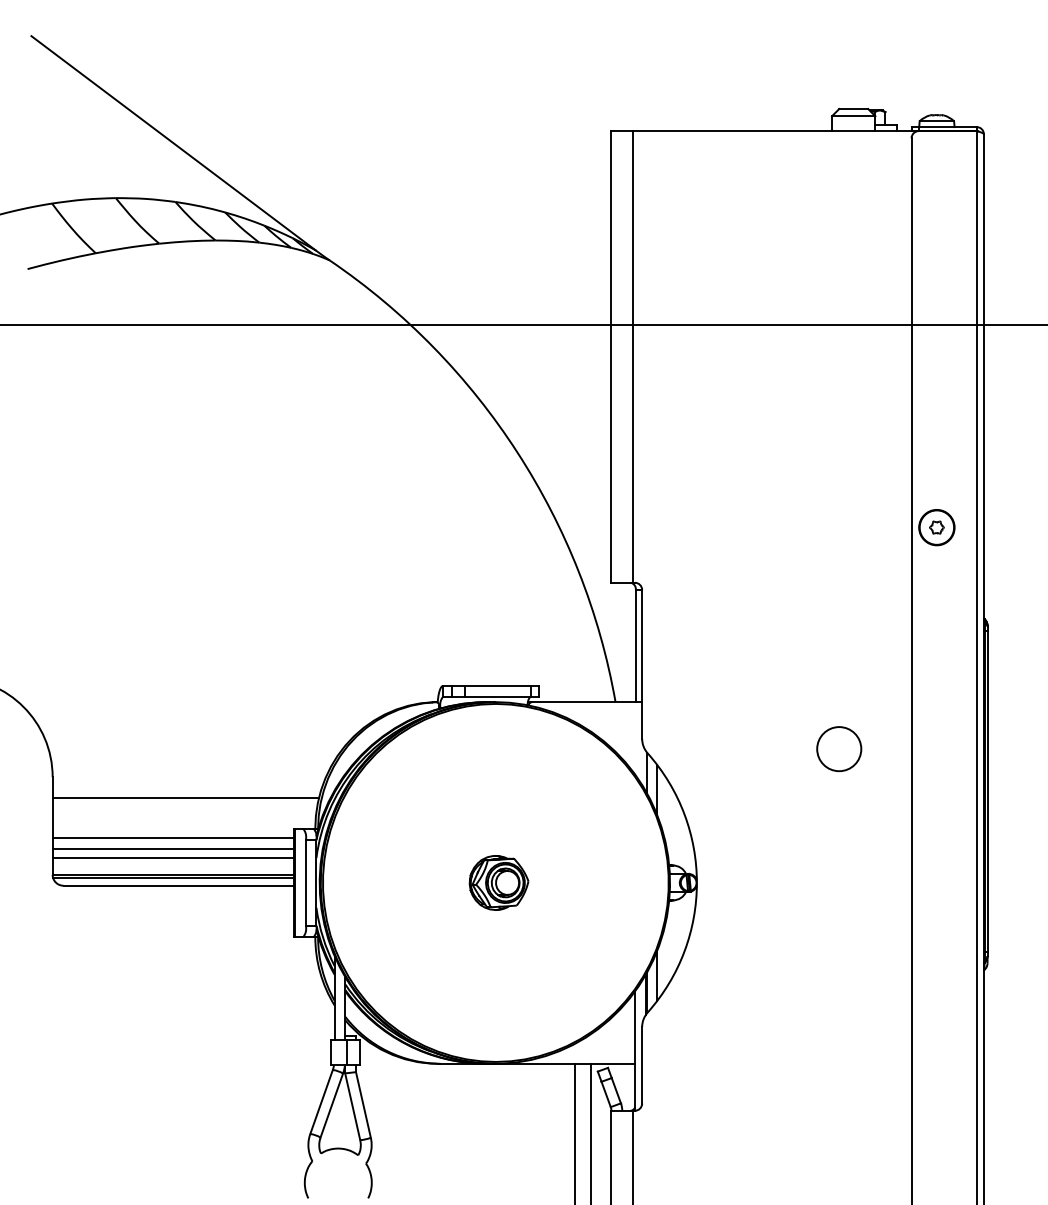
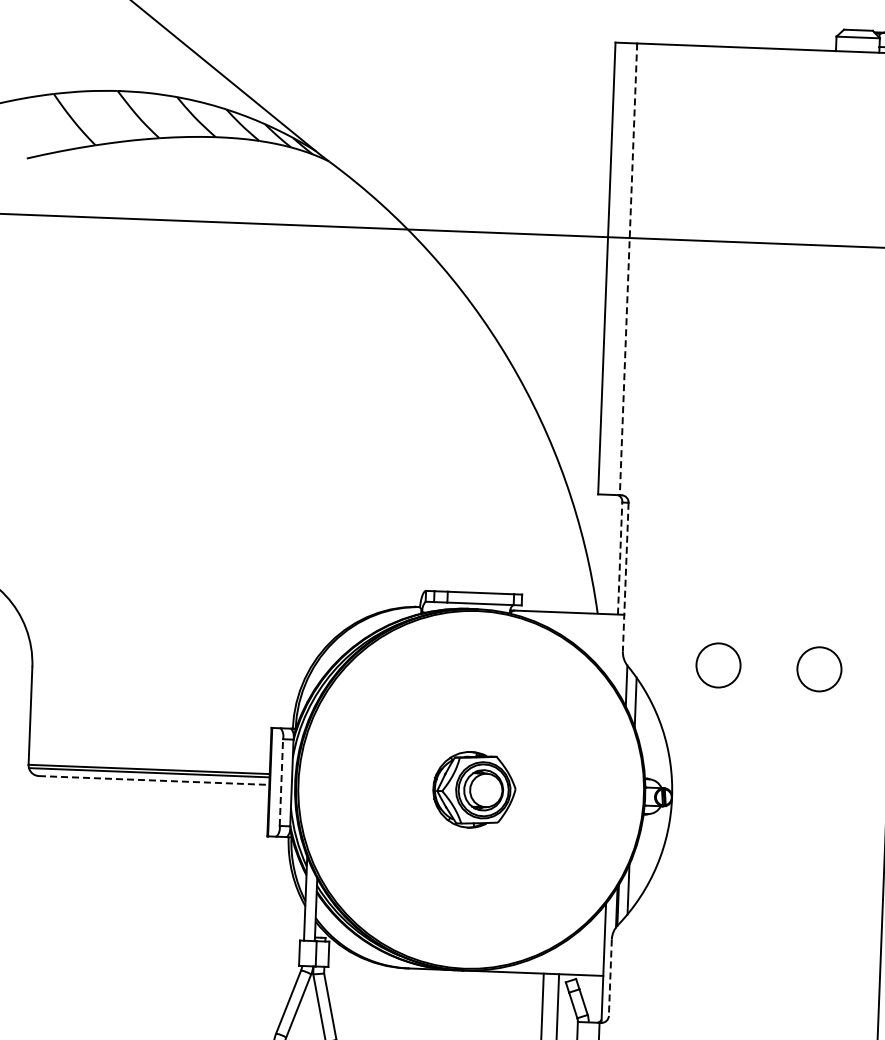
line: (633, 357) -> (628, 270), solid -> dashed
line: (635, 645) -> (619, 557), solid -> dashed
line: (642, 664) -> (626, 577), solid -> dashed
circle: (738, 749) -> (718, 665), added
line: (185, 798) -> (164, 693), removed
line: (172, 837) -> (149, 732), removed
line: (172, 848) -> (149, 743), removed
line: (172, 858) -> (148, 753), removed
line: (305, 882) -> (280, 782), solid -> dashed
part: (498, 882) -> (473, 789), size x1.4
line: (179, 885) -> (154, 780), solid -> dashed
line: (642, 1065) -> (610, 977), solid -> dashed

